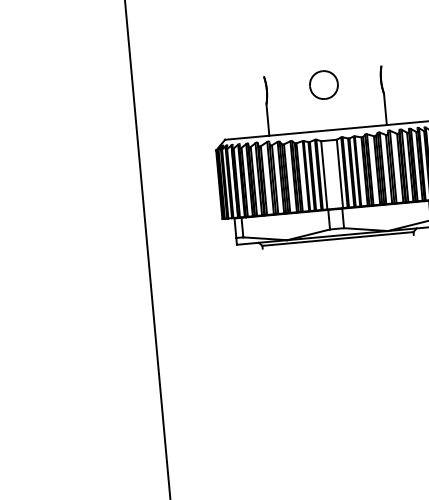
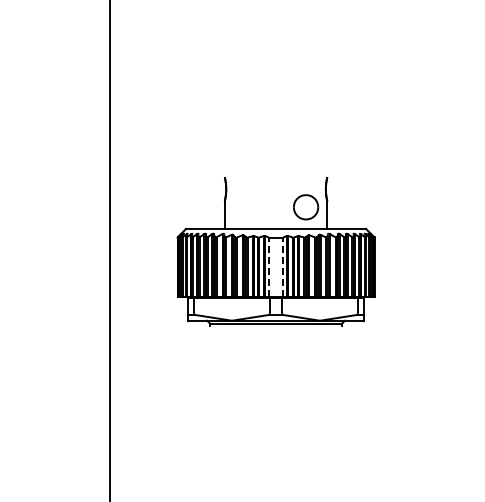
part: (324, 85) -> (306, 207), moved
line: (339, 173) -> (282, 267), solid -> dashed
line: (324, 175) -> (269, 267), solid -> dashed

